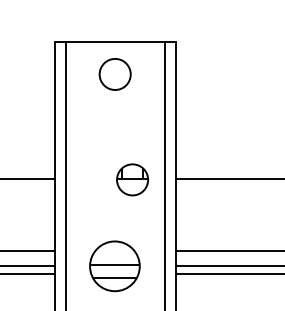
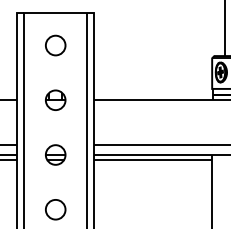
circle: (114, 74) -> (55, 45), moved
part: (132, 178) -> (55, 99), moved
part: (114, 265) -> (55, 154), size x0.62

